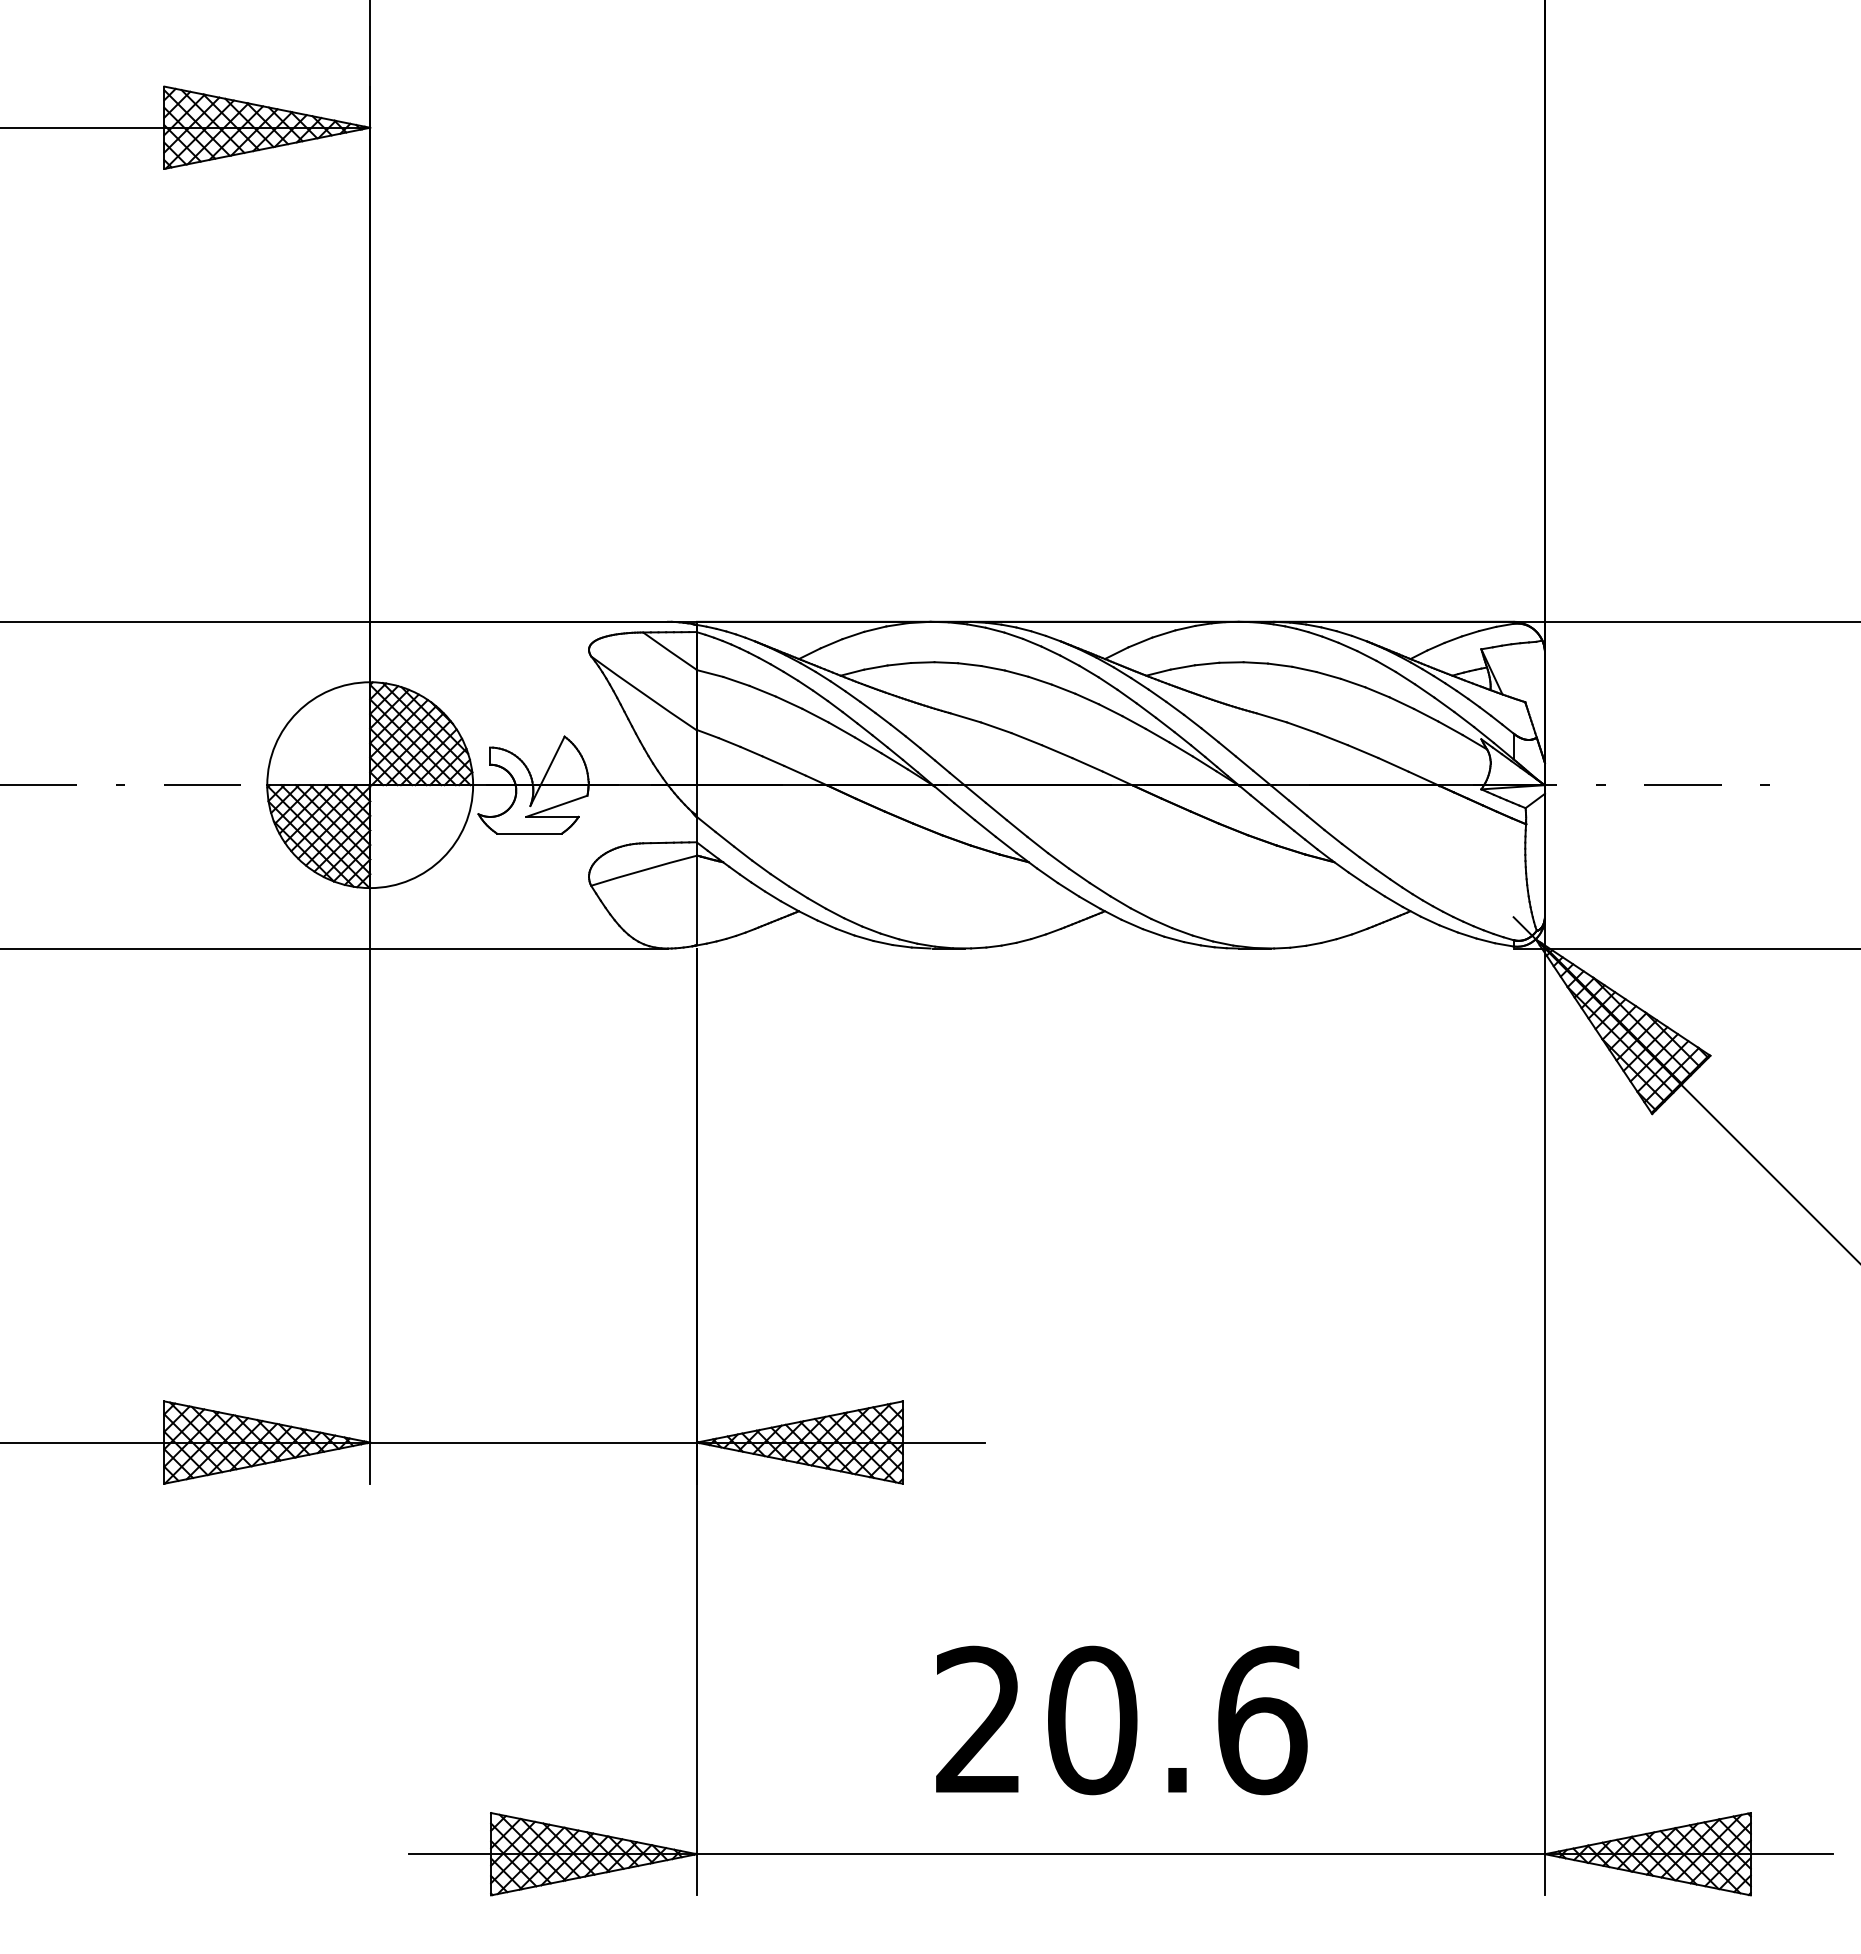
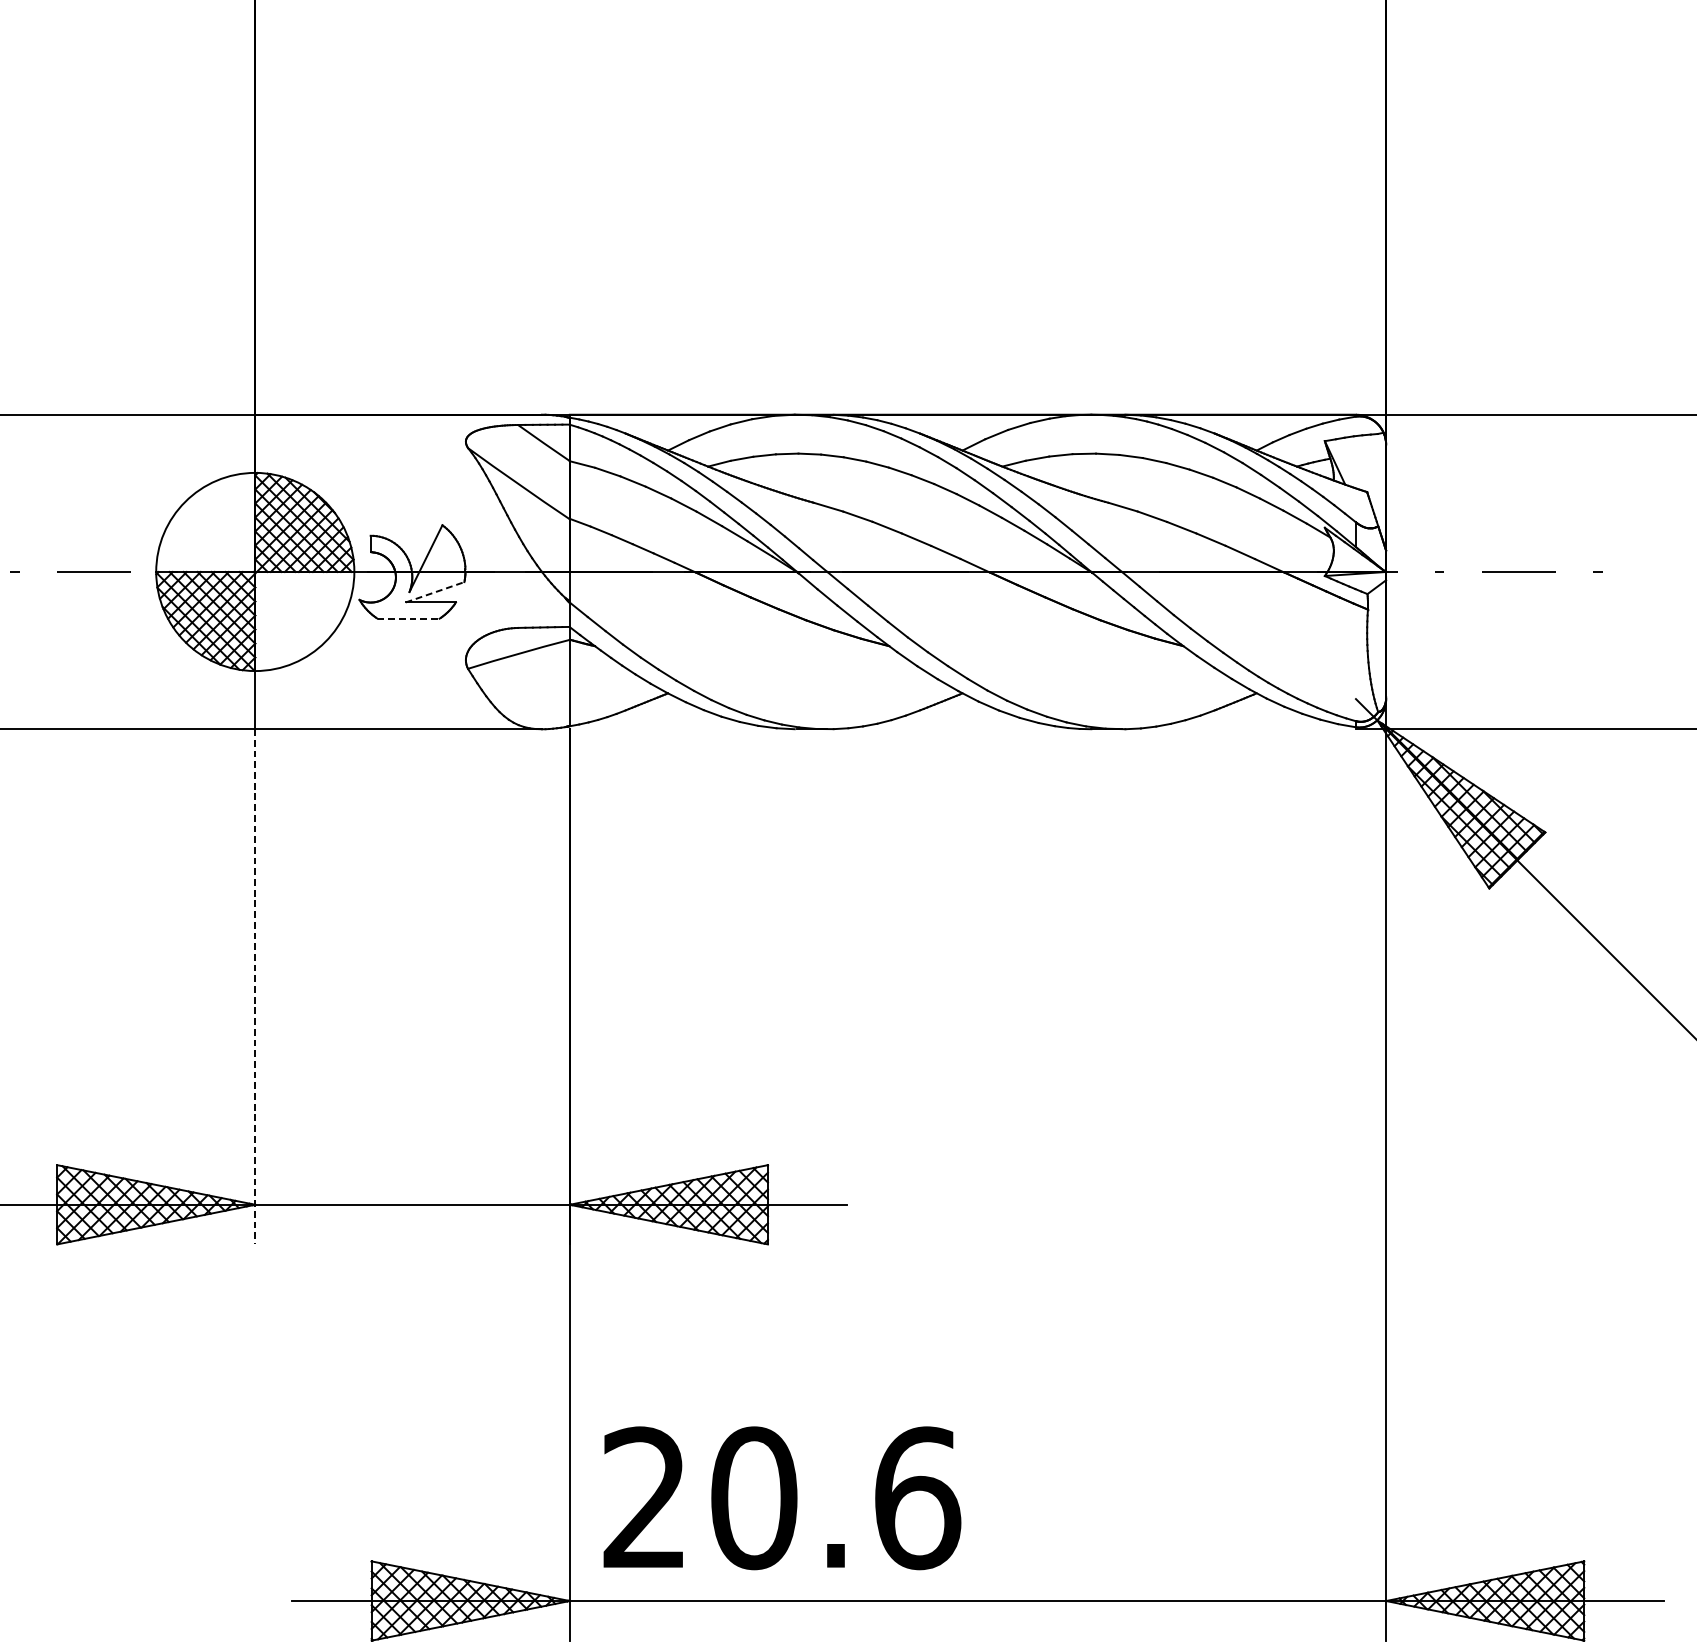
line: (557, 806) -> (435, 592), solid -> dashed
line: (529, 833) -> (408, 618), solid -> dashed
line: (370, 1216) -> (255, 987), solid -> dashed
text: (1121, 1720) -> (782, 1498), moved

